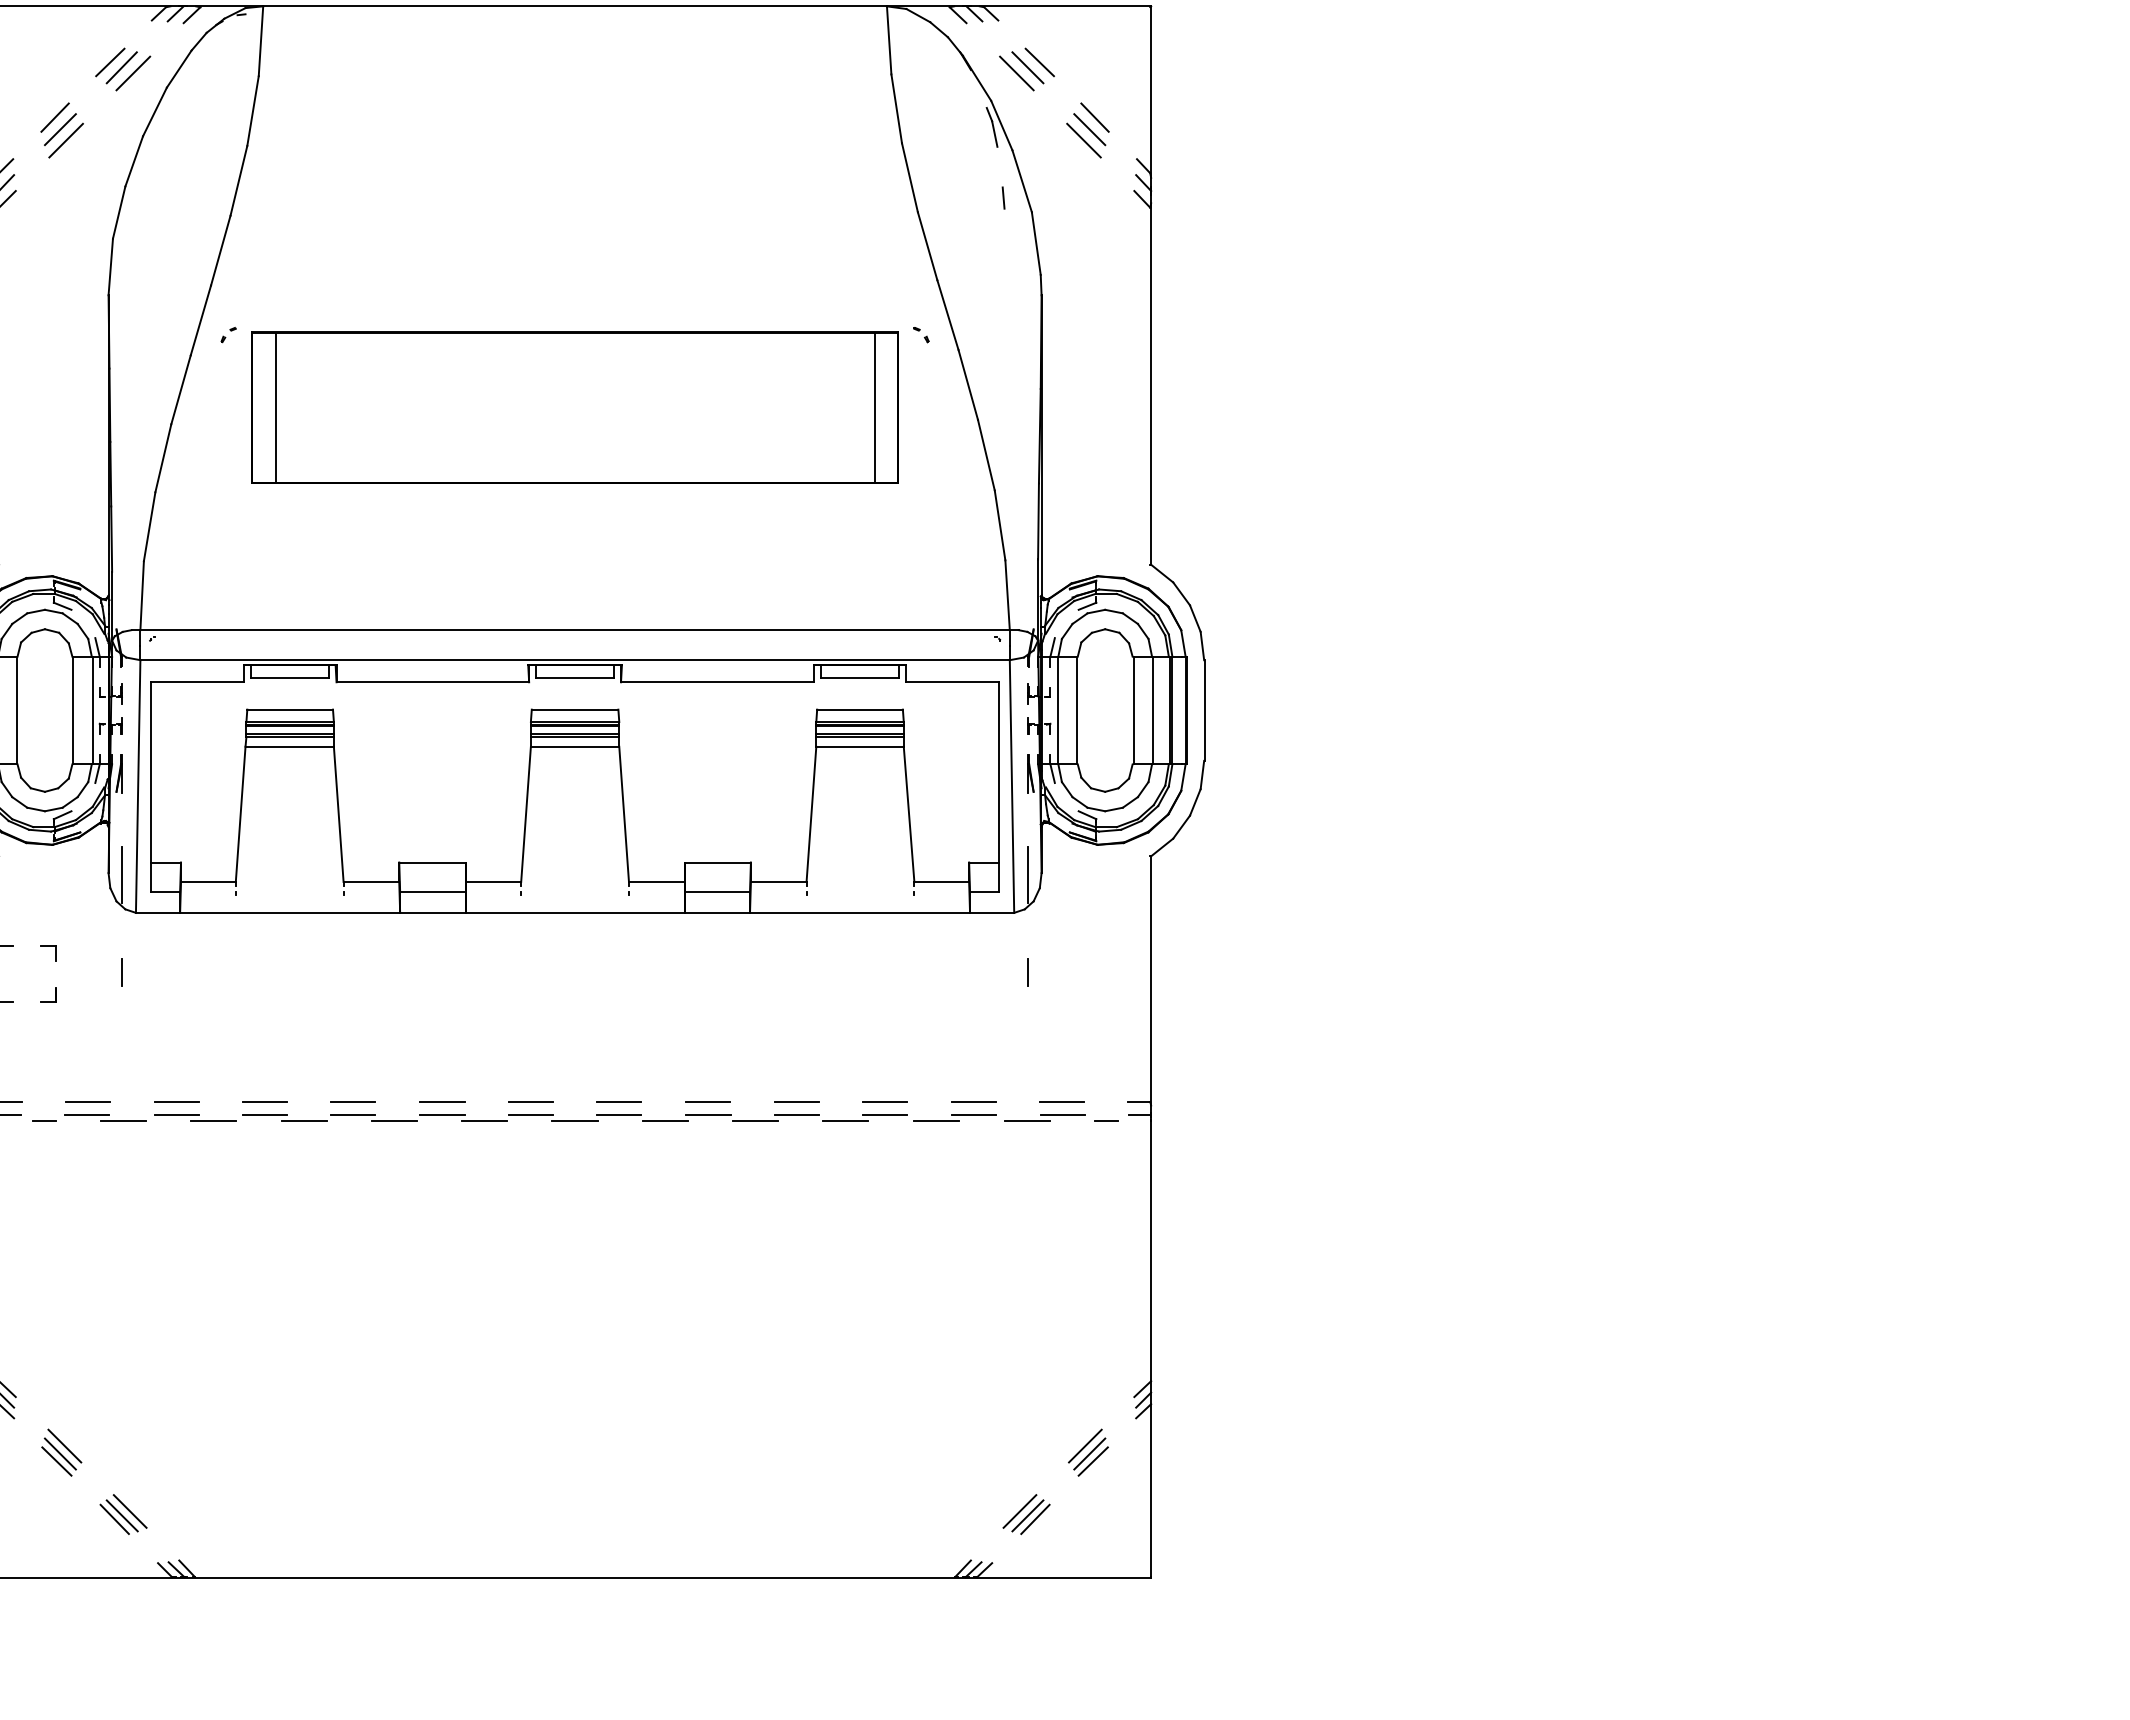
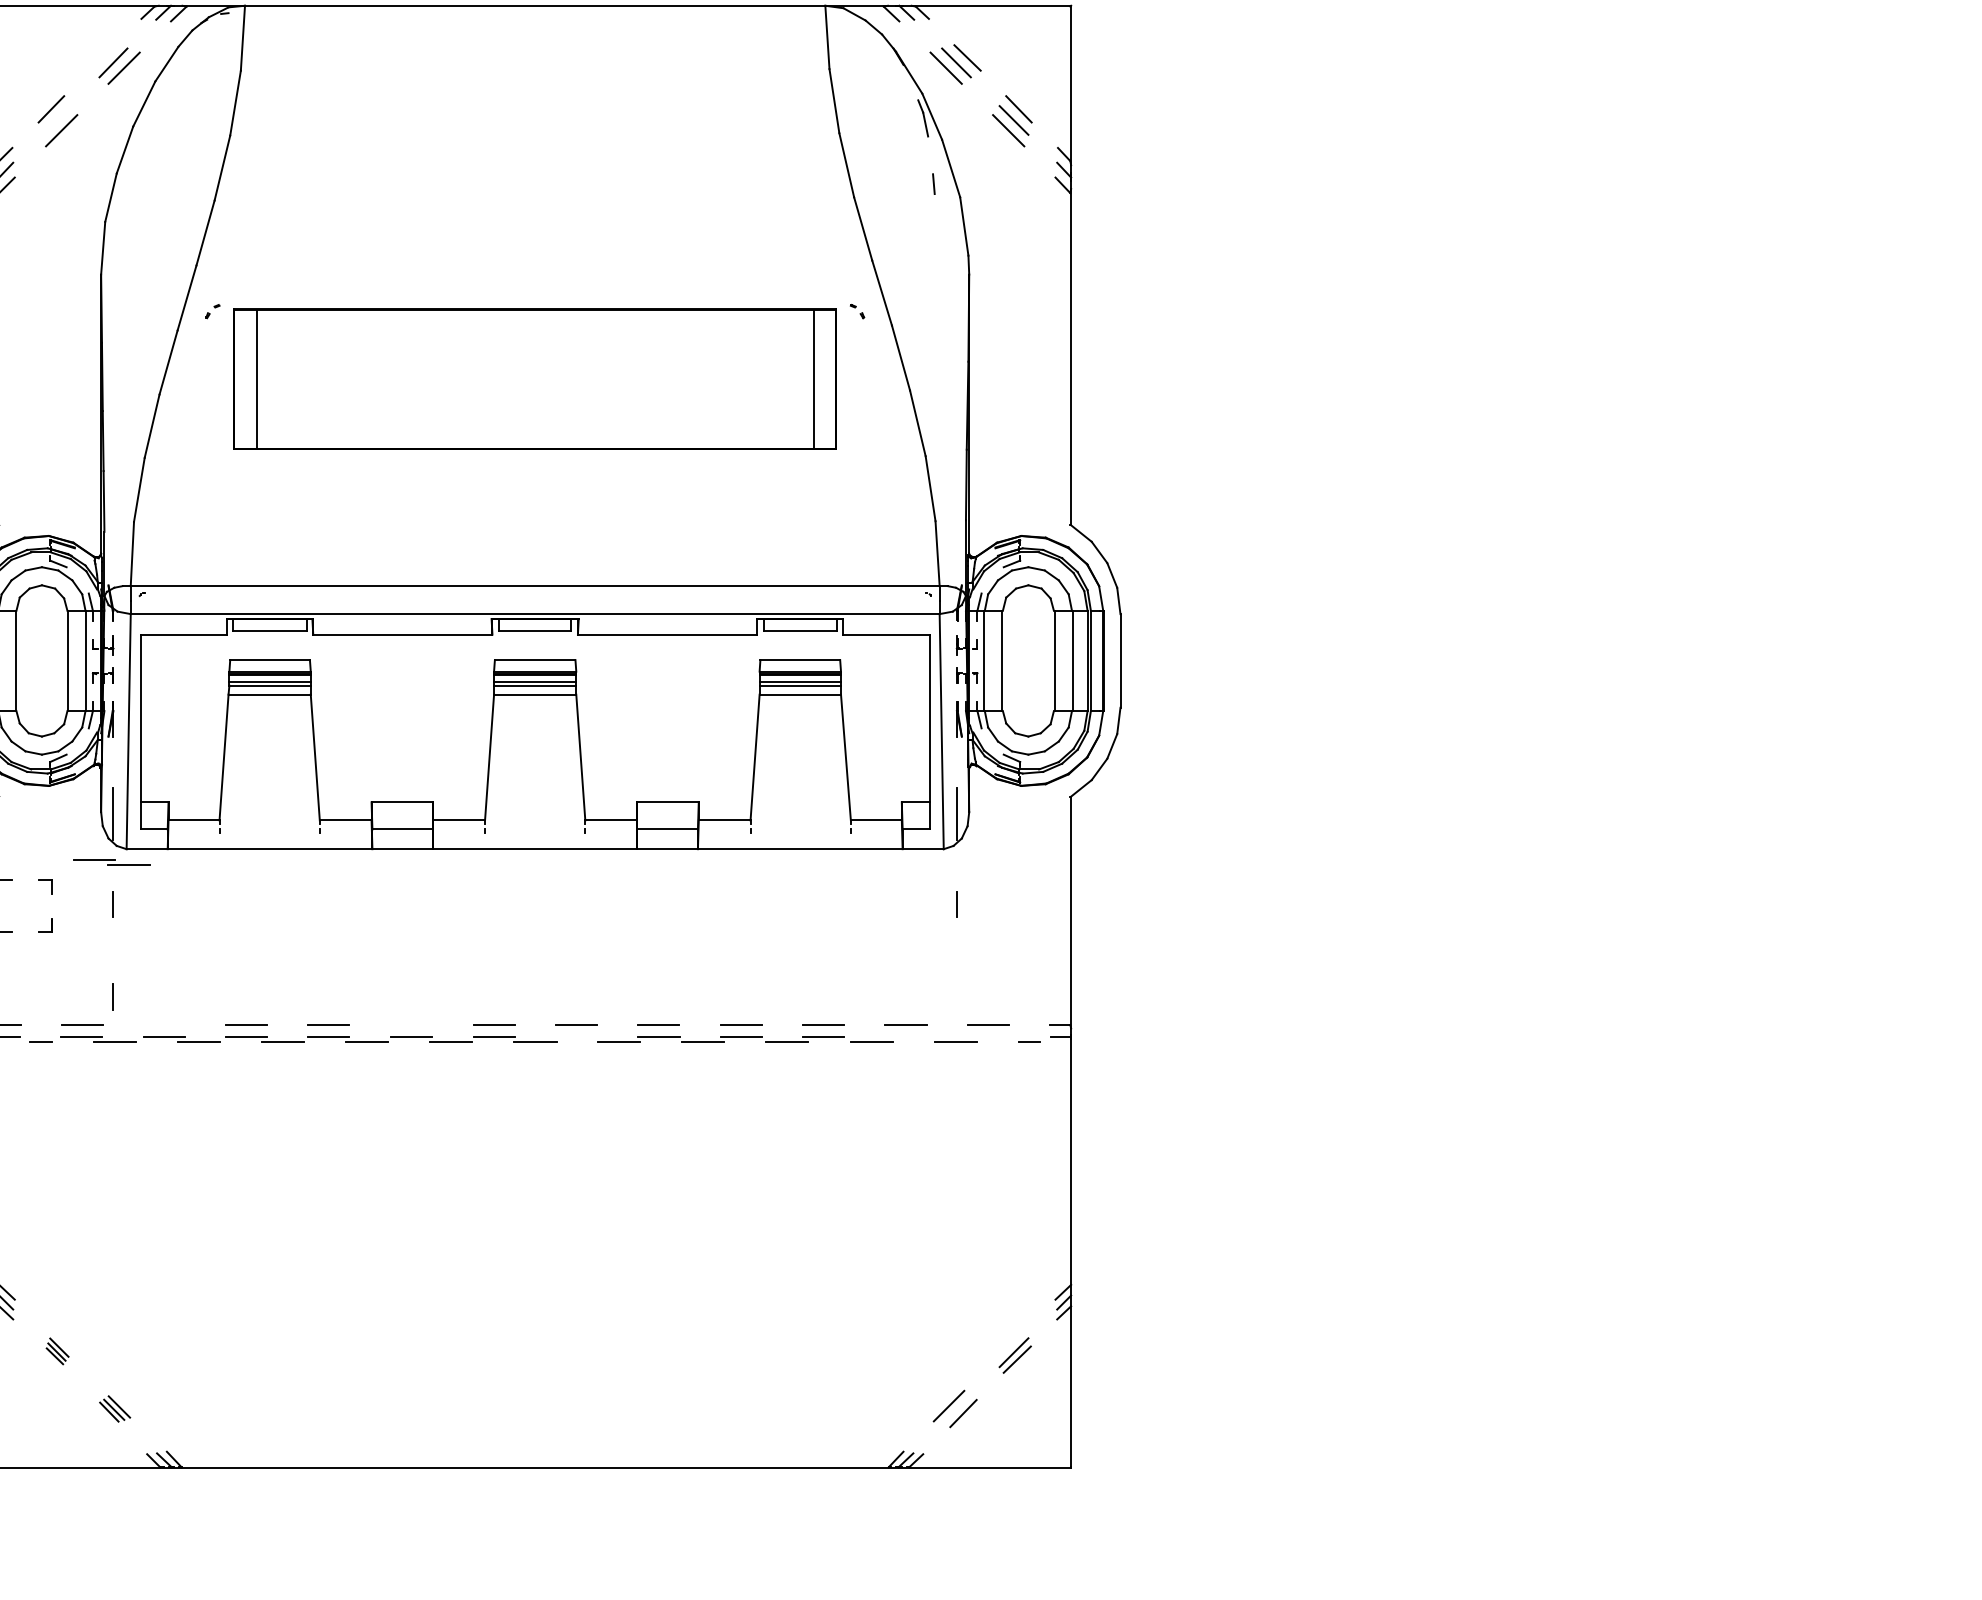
line: (110, 62) -> (102, 58), removed
line: (59, 129) -> (55, 120), removed
part: (120, 926) -> (112, 861), added
line: (121, 1071) -> (113, 996), added
line: (176, 1101) -> (164, 1024), removed
line: (442, 1101) -> (411, 1024), removed
line: (619, 1115) -> (576, 1037), removed
line: (973, 1115) -> (905, 1037), removed
line: (1062, 1115) -> (988, 1037), removed
line: (1085, 1445) -> (1010, 1344), removed
part: (61, 1452) -> (57, 1351), size x0.6
part: (123, 1514) -> (115, 1408), size x0.7
line: (1027, 1515) -> (956, 1409), removed

